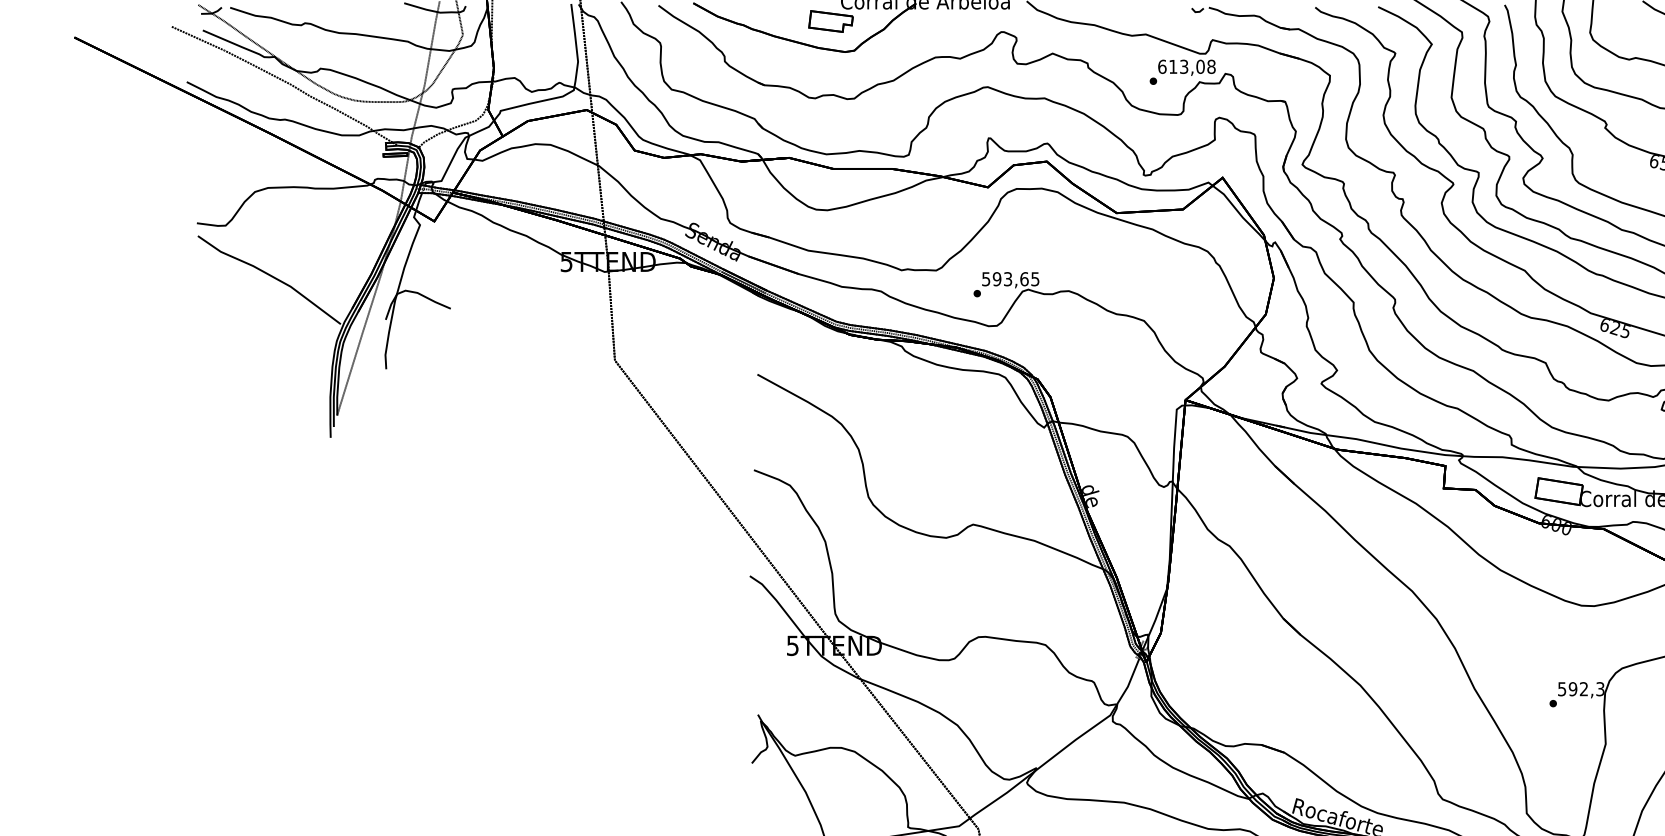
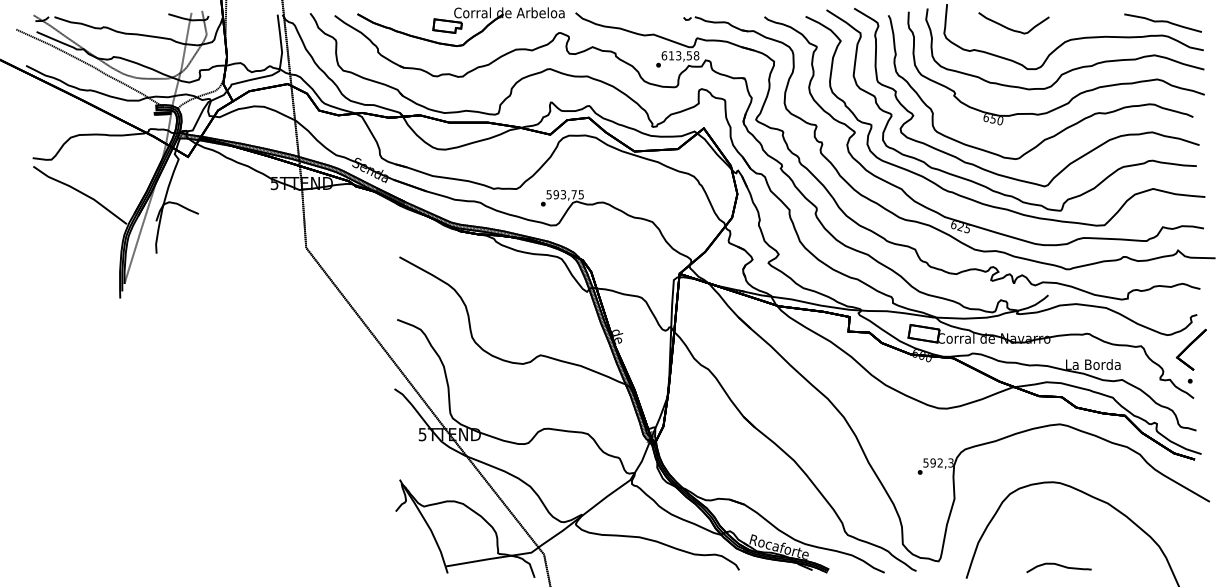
text: (1200, 66) -> (689, 55), 613,08 -> 613,58
text: (1023, 278) -> (573, 194), 593,65 -> 593,75

